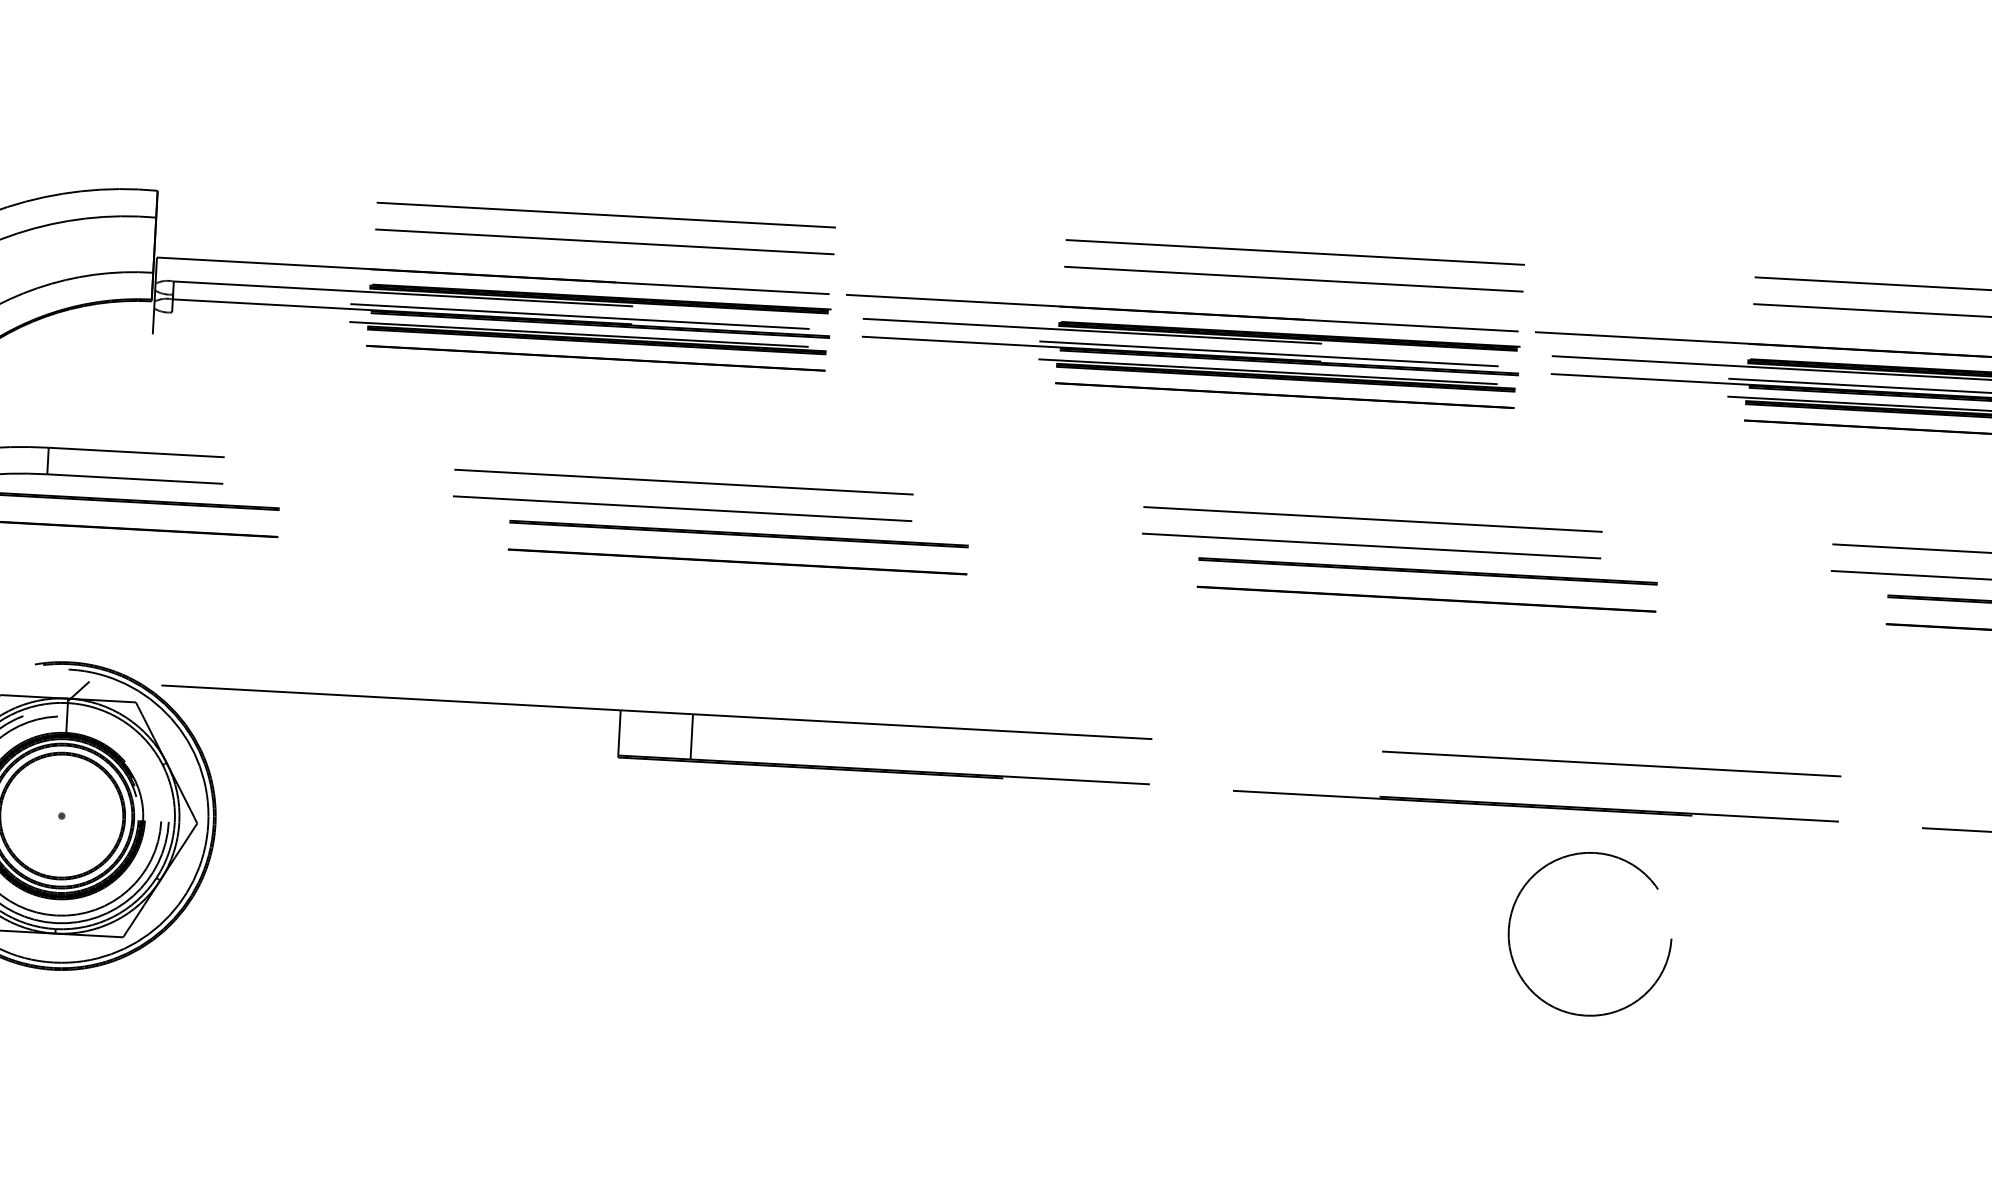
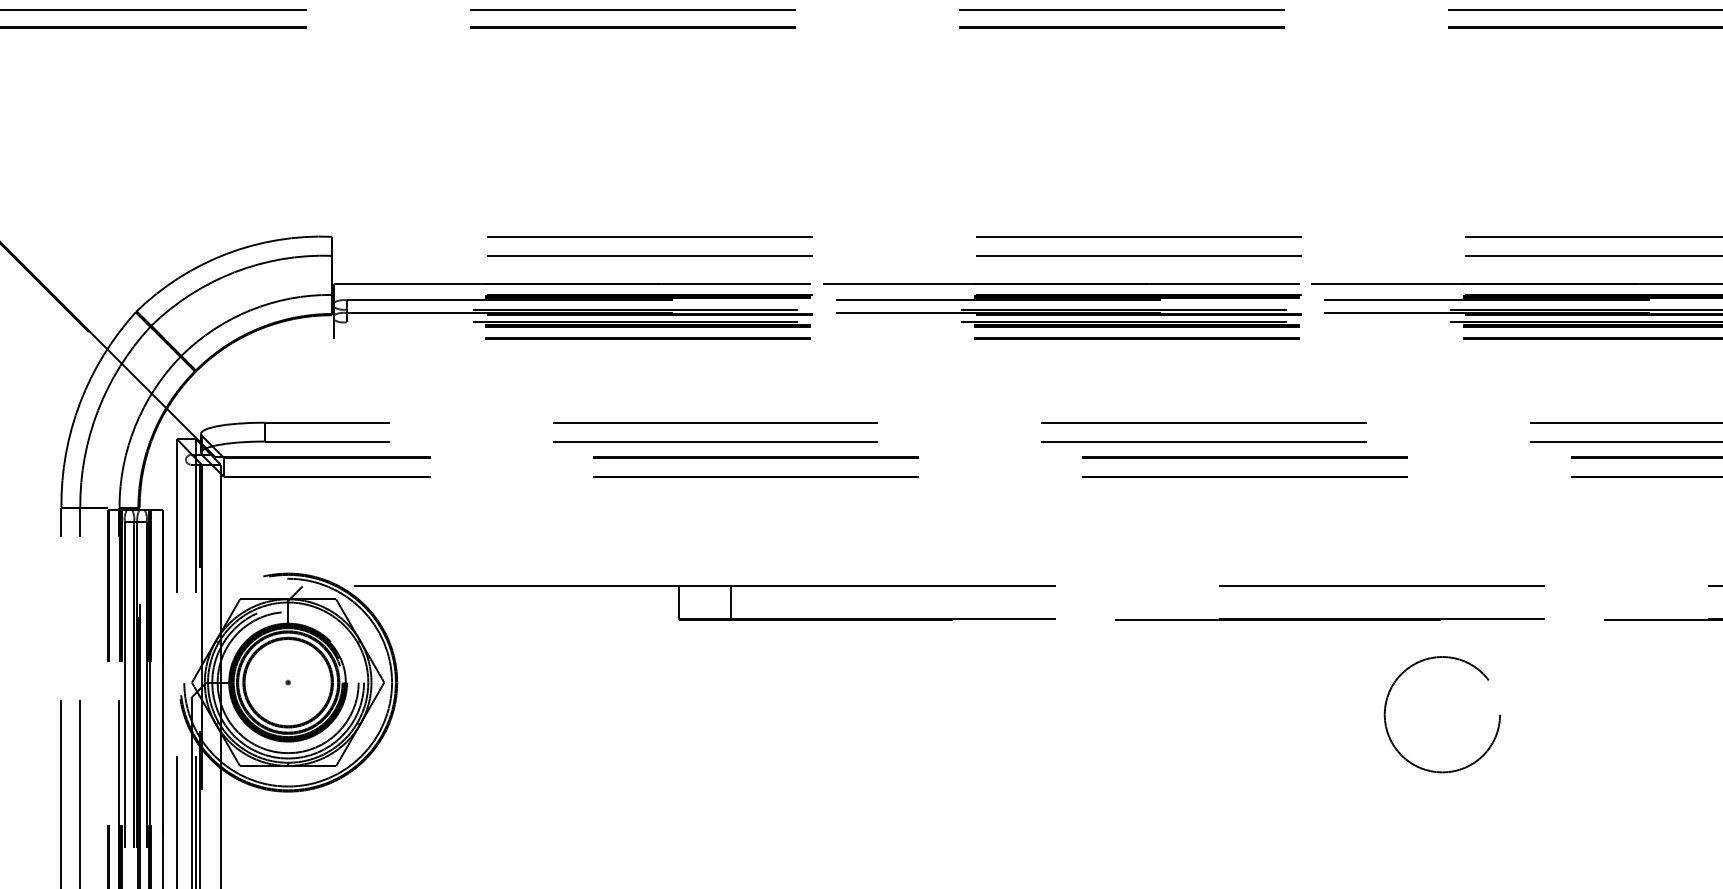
circle: (1588, 933) -> (1441, 714), moved

